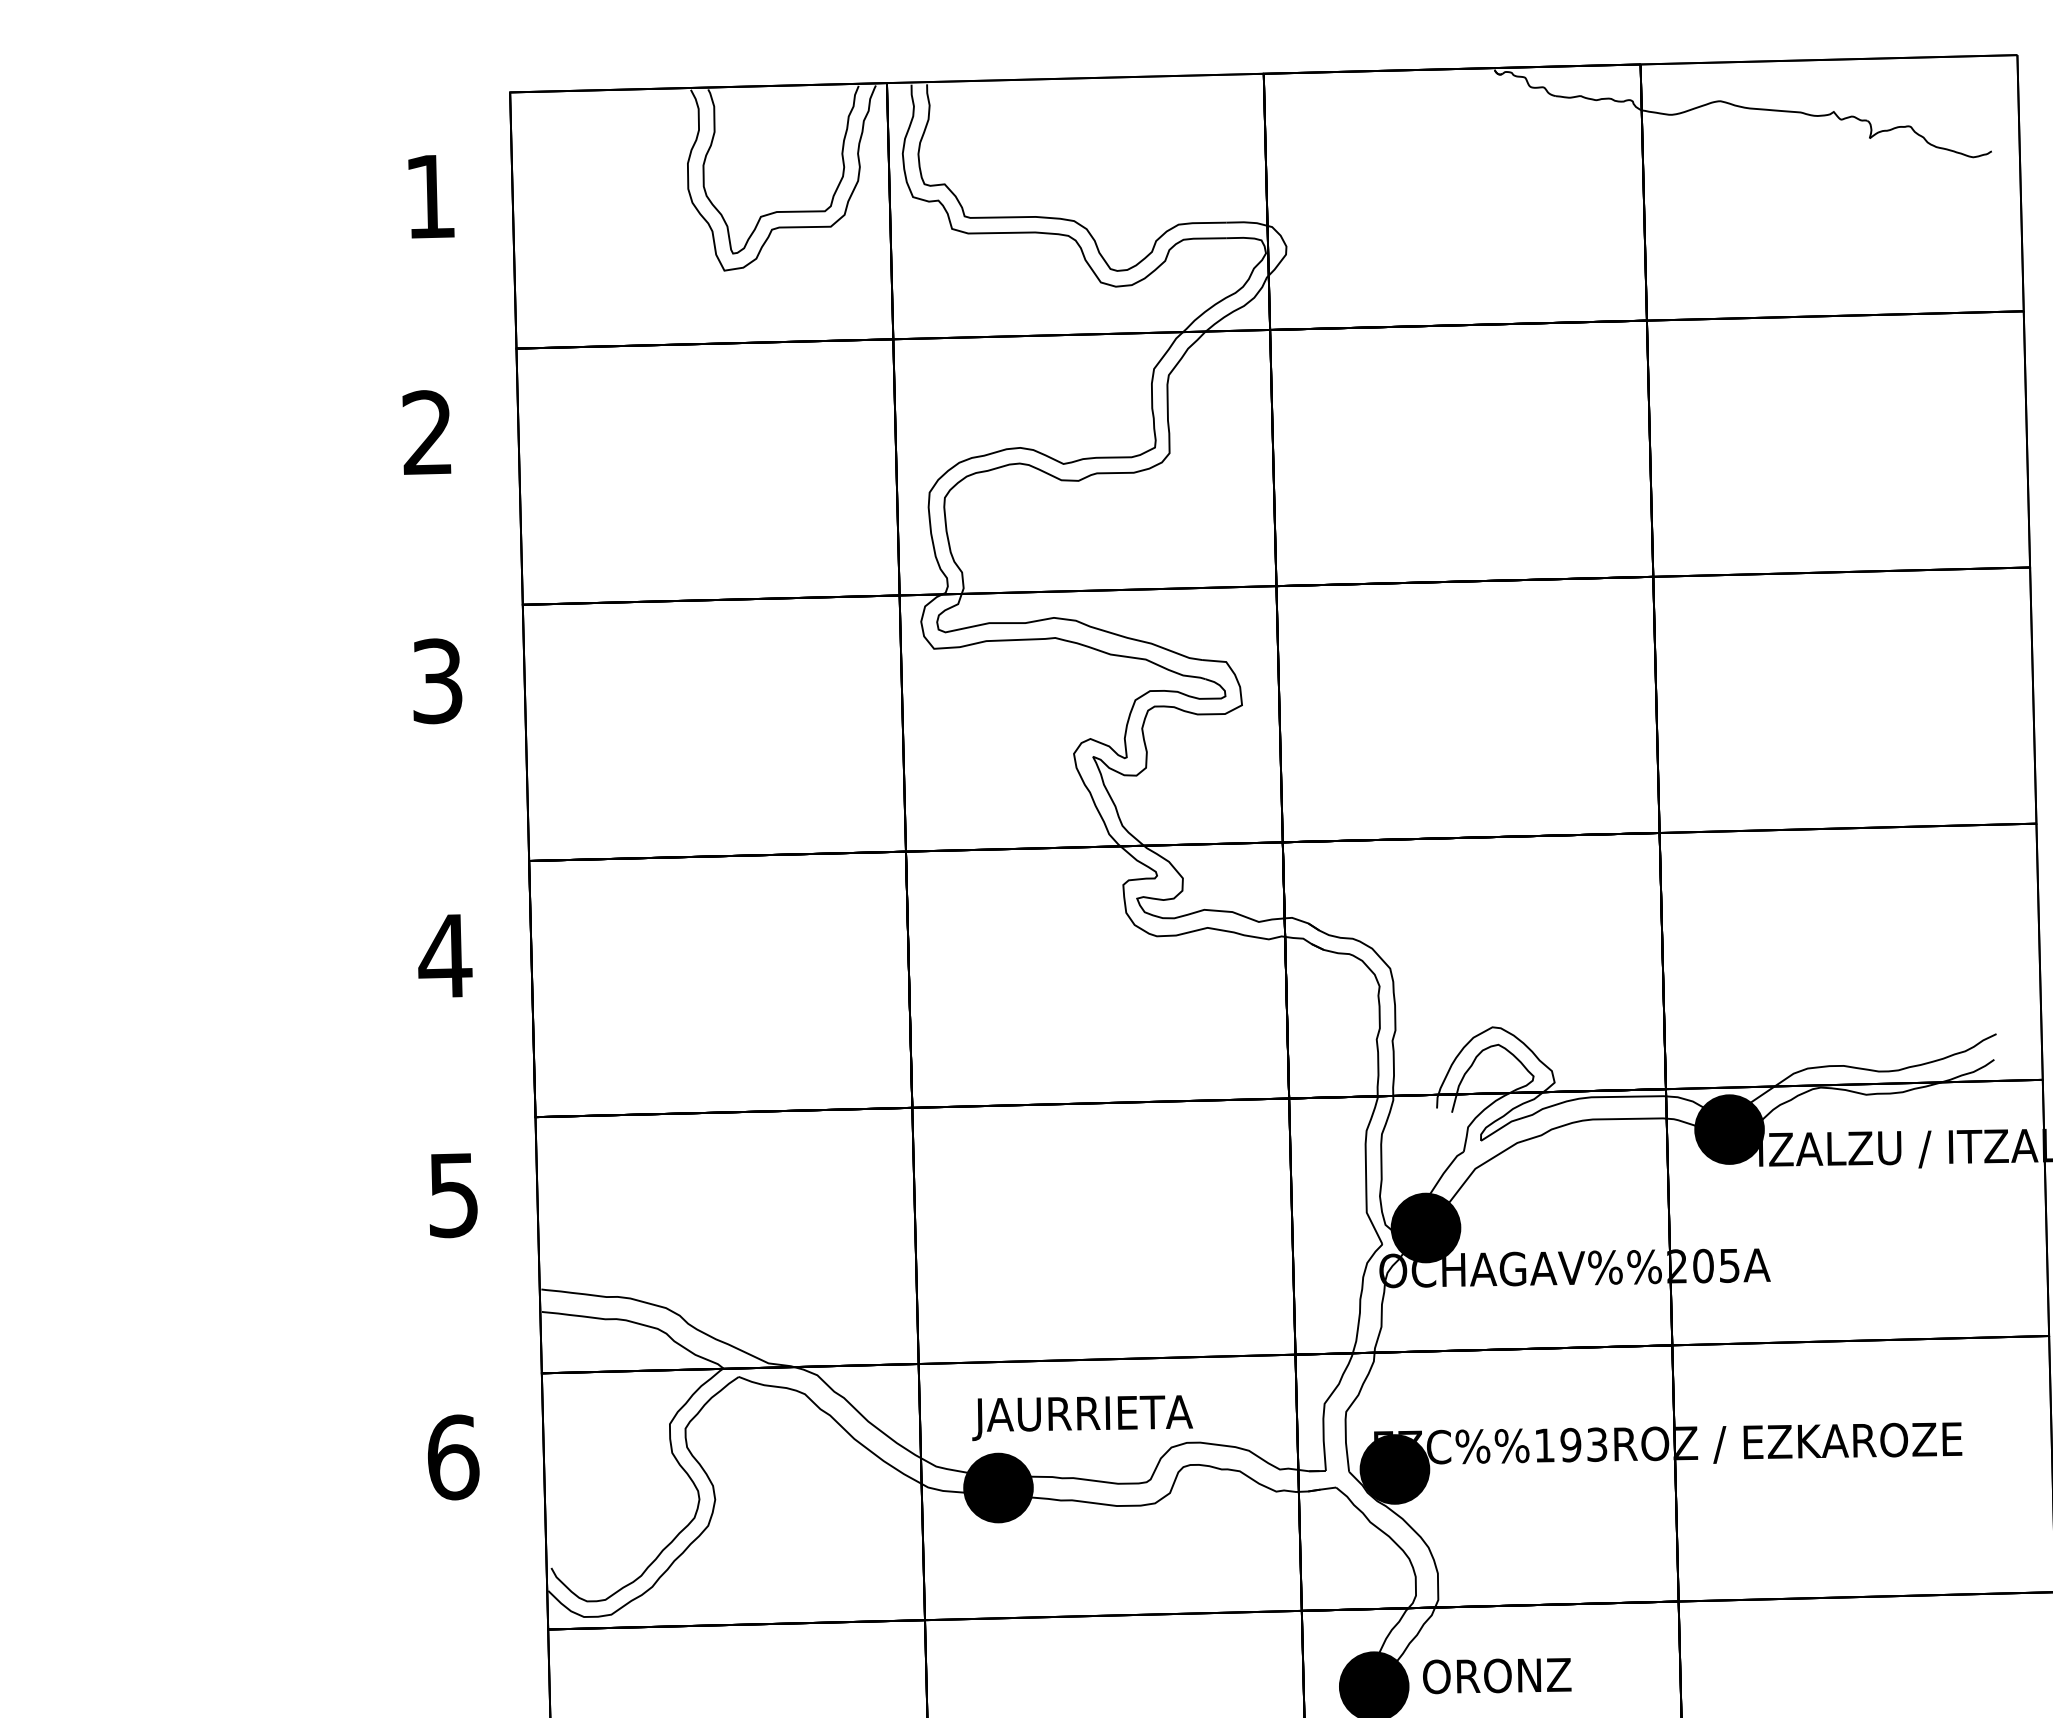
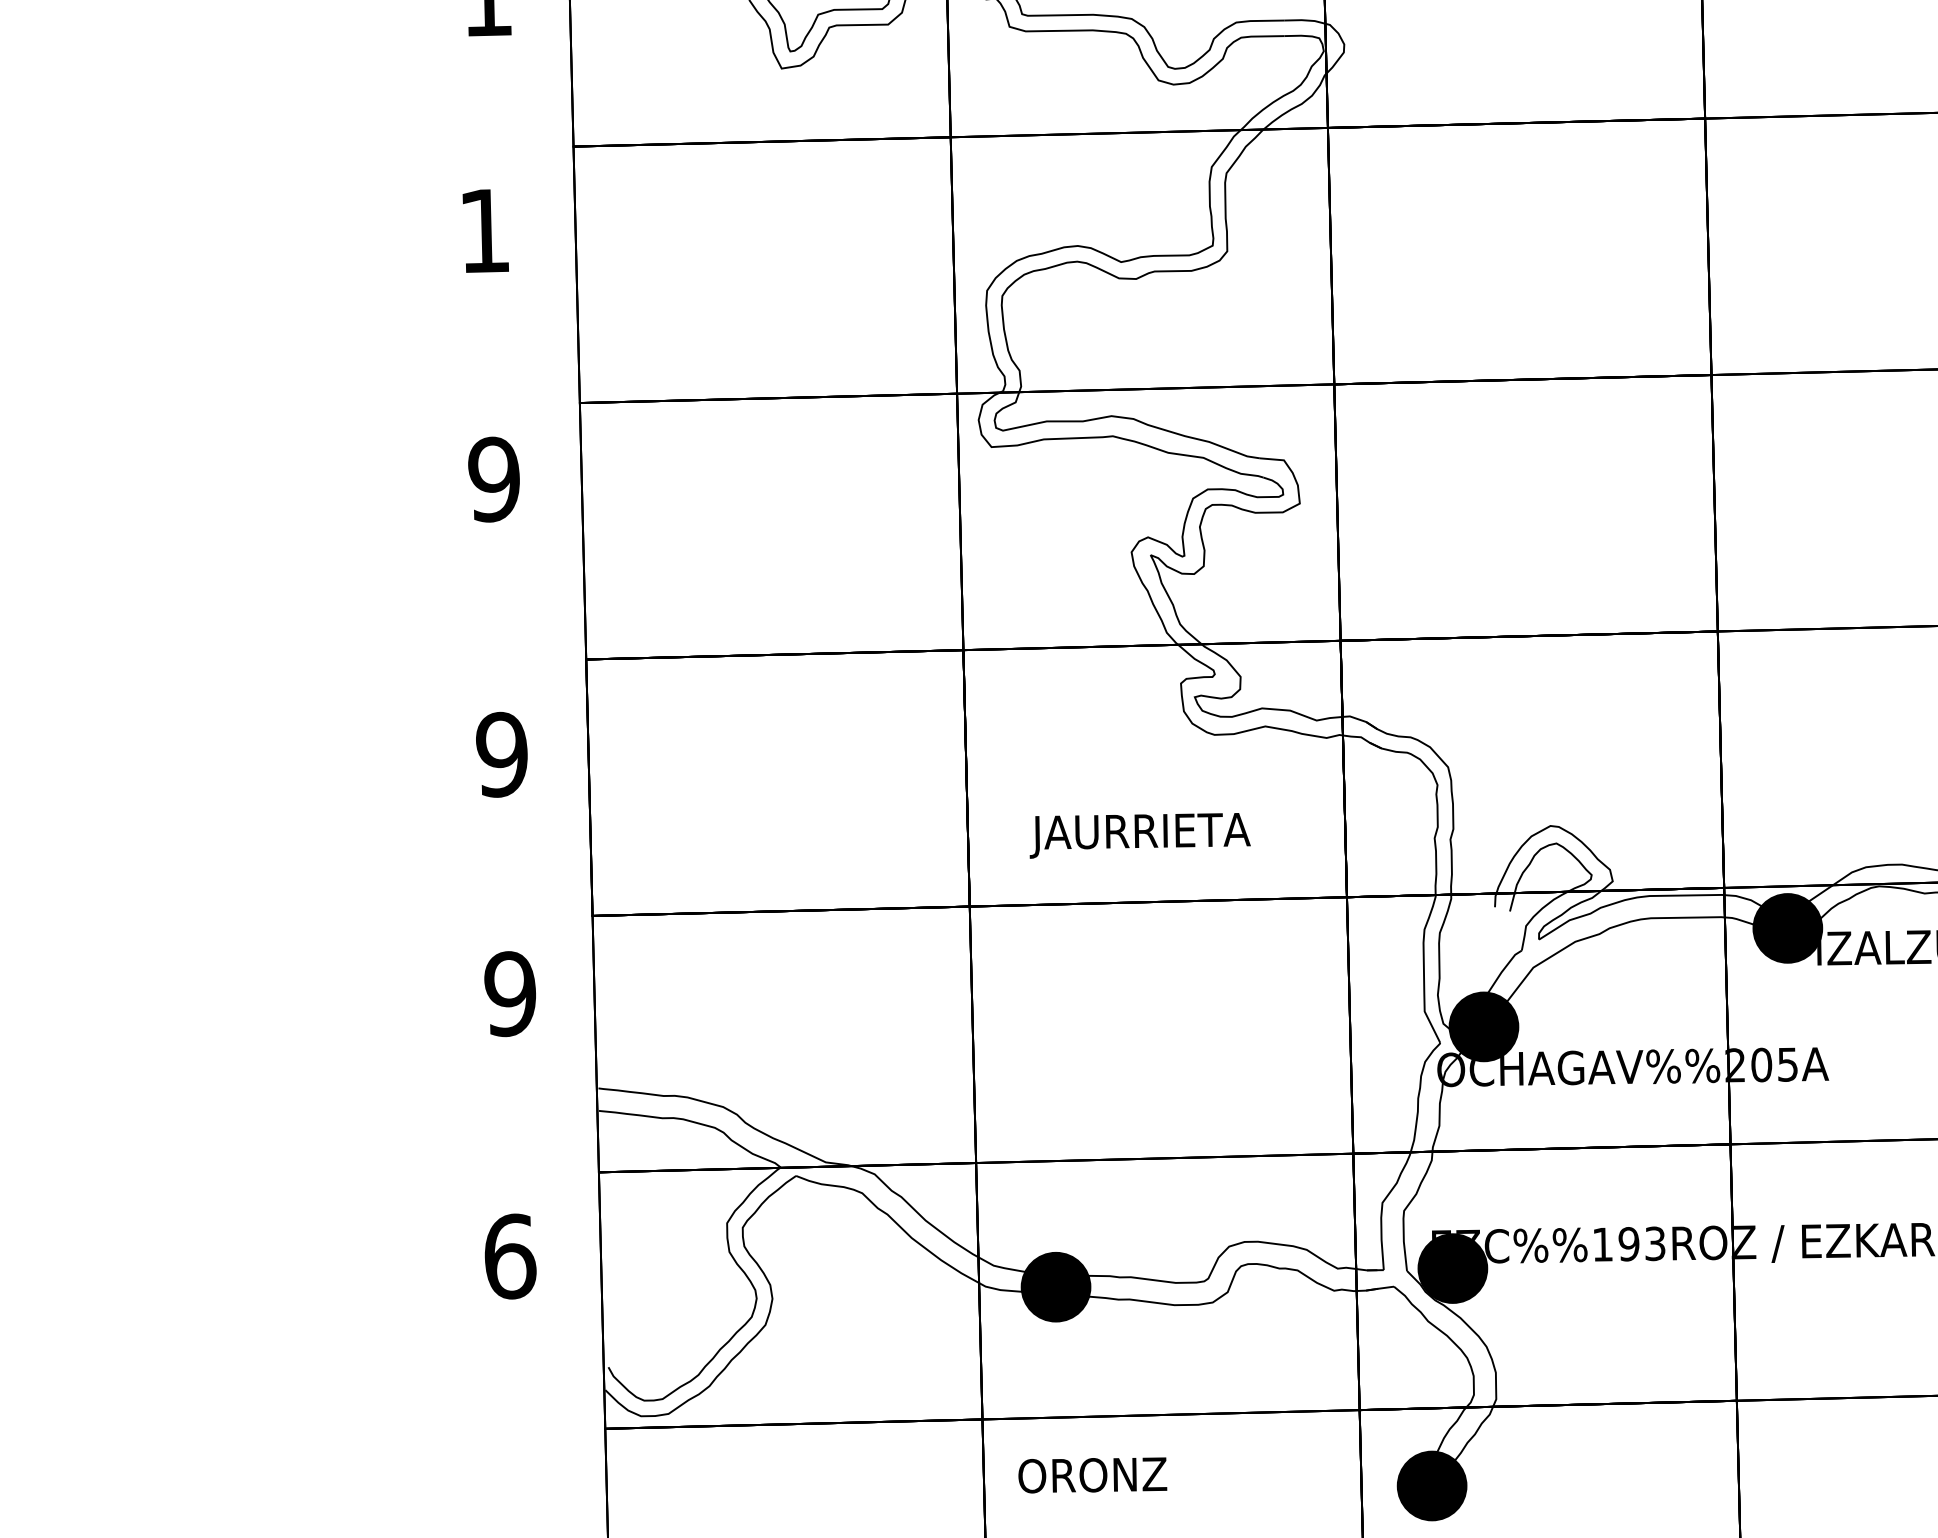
text: (426, 432) -> (483, 230), 2 -> 1
text: (436, 681) -> (493, 479), 3 -> 9
text: (445, 956) -> (502, 755), 4 -> 9
text: (452, 1194) -> (509, 993), 5 -> 9
text: (1082, 1418) -> (1140, 836), moved
text: (1497, 1676) -> (1093, 1475), moved

